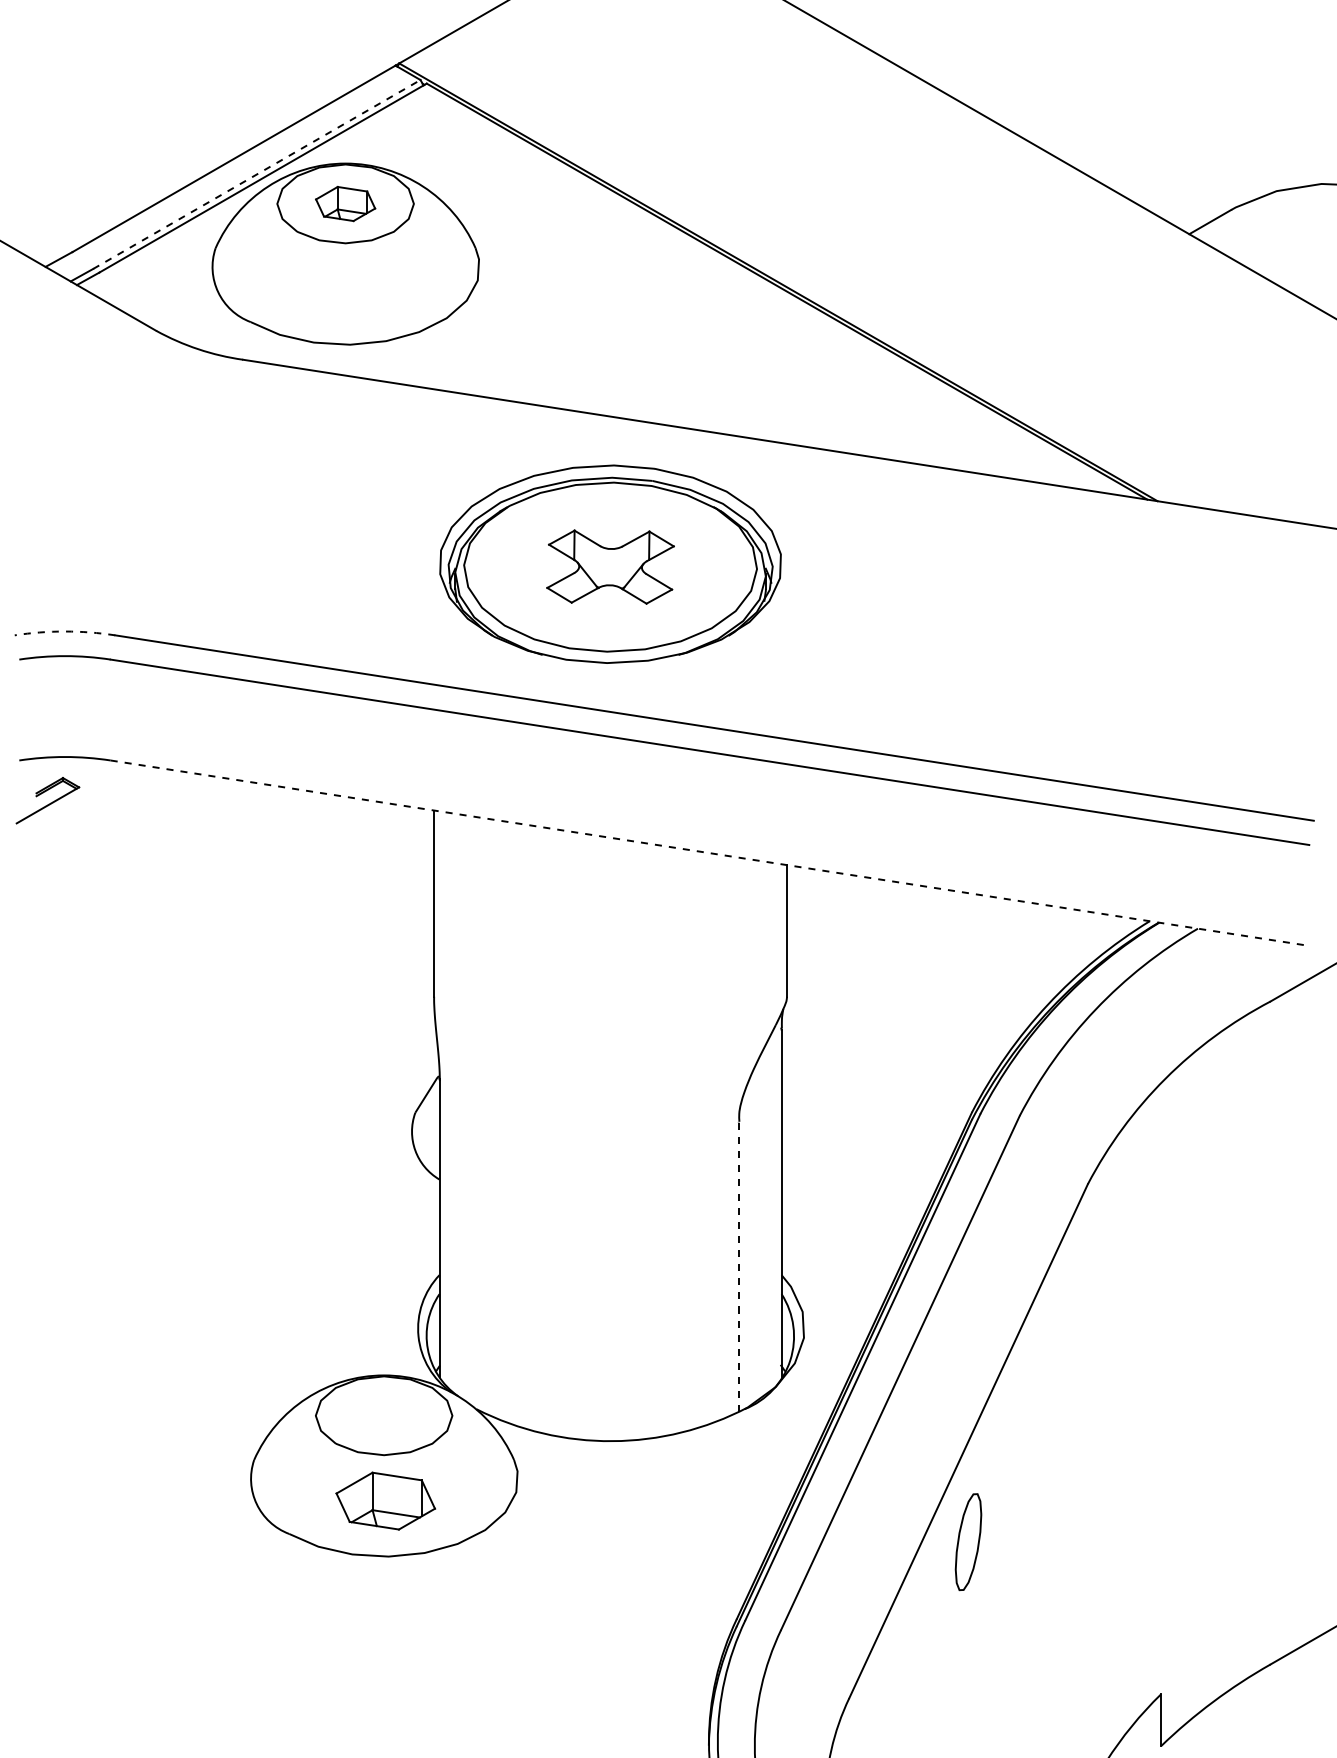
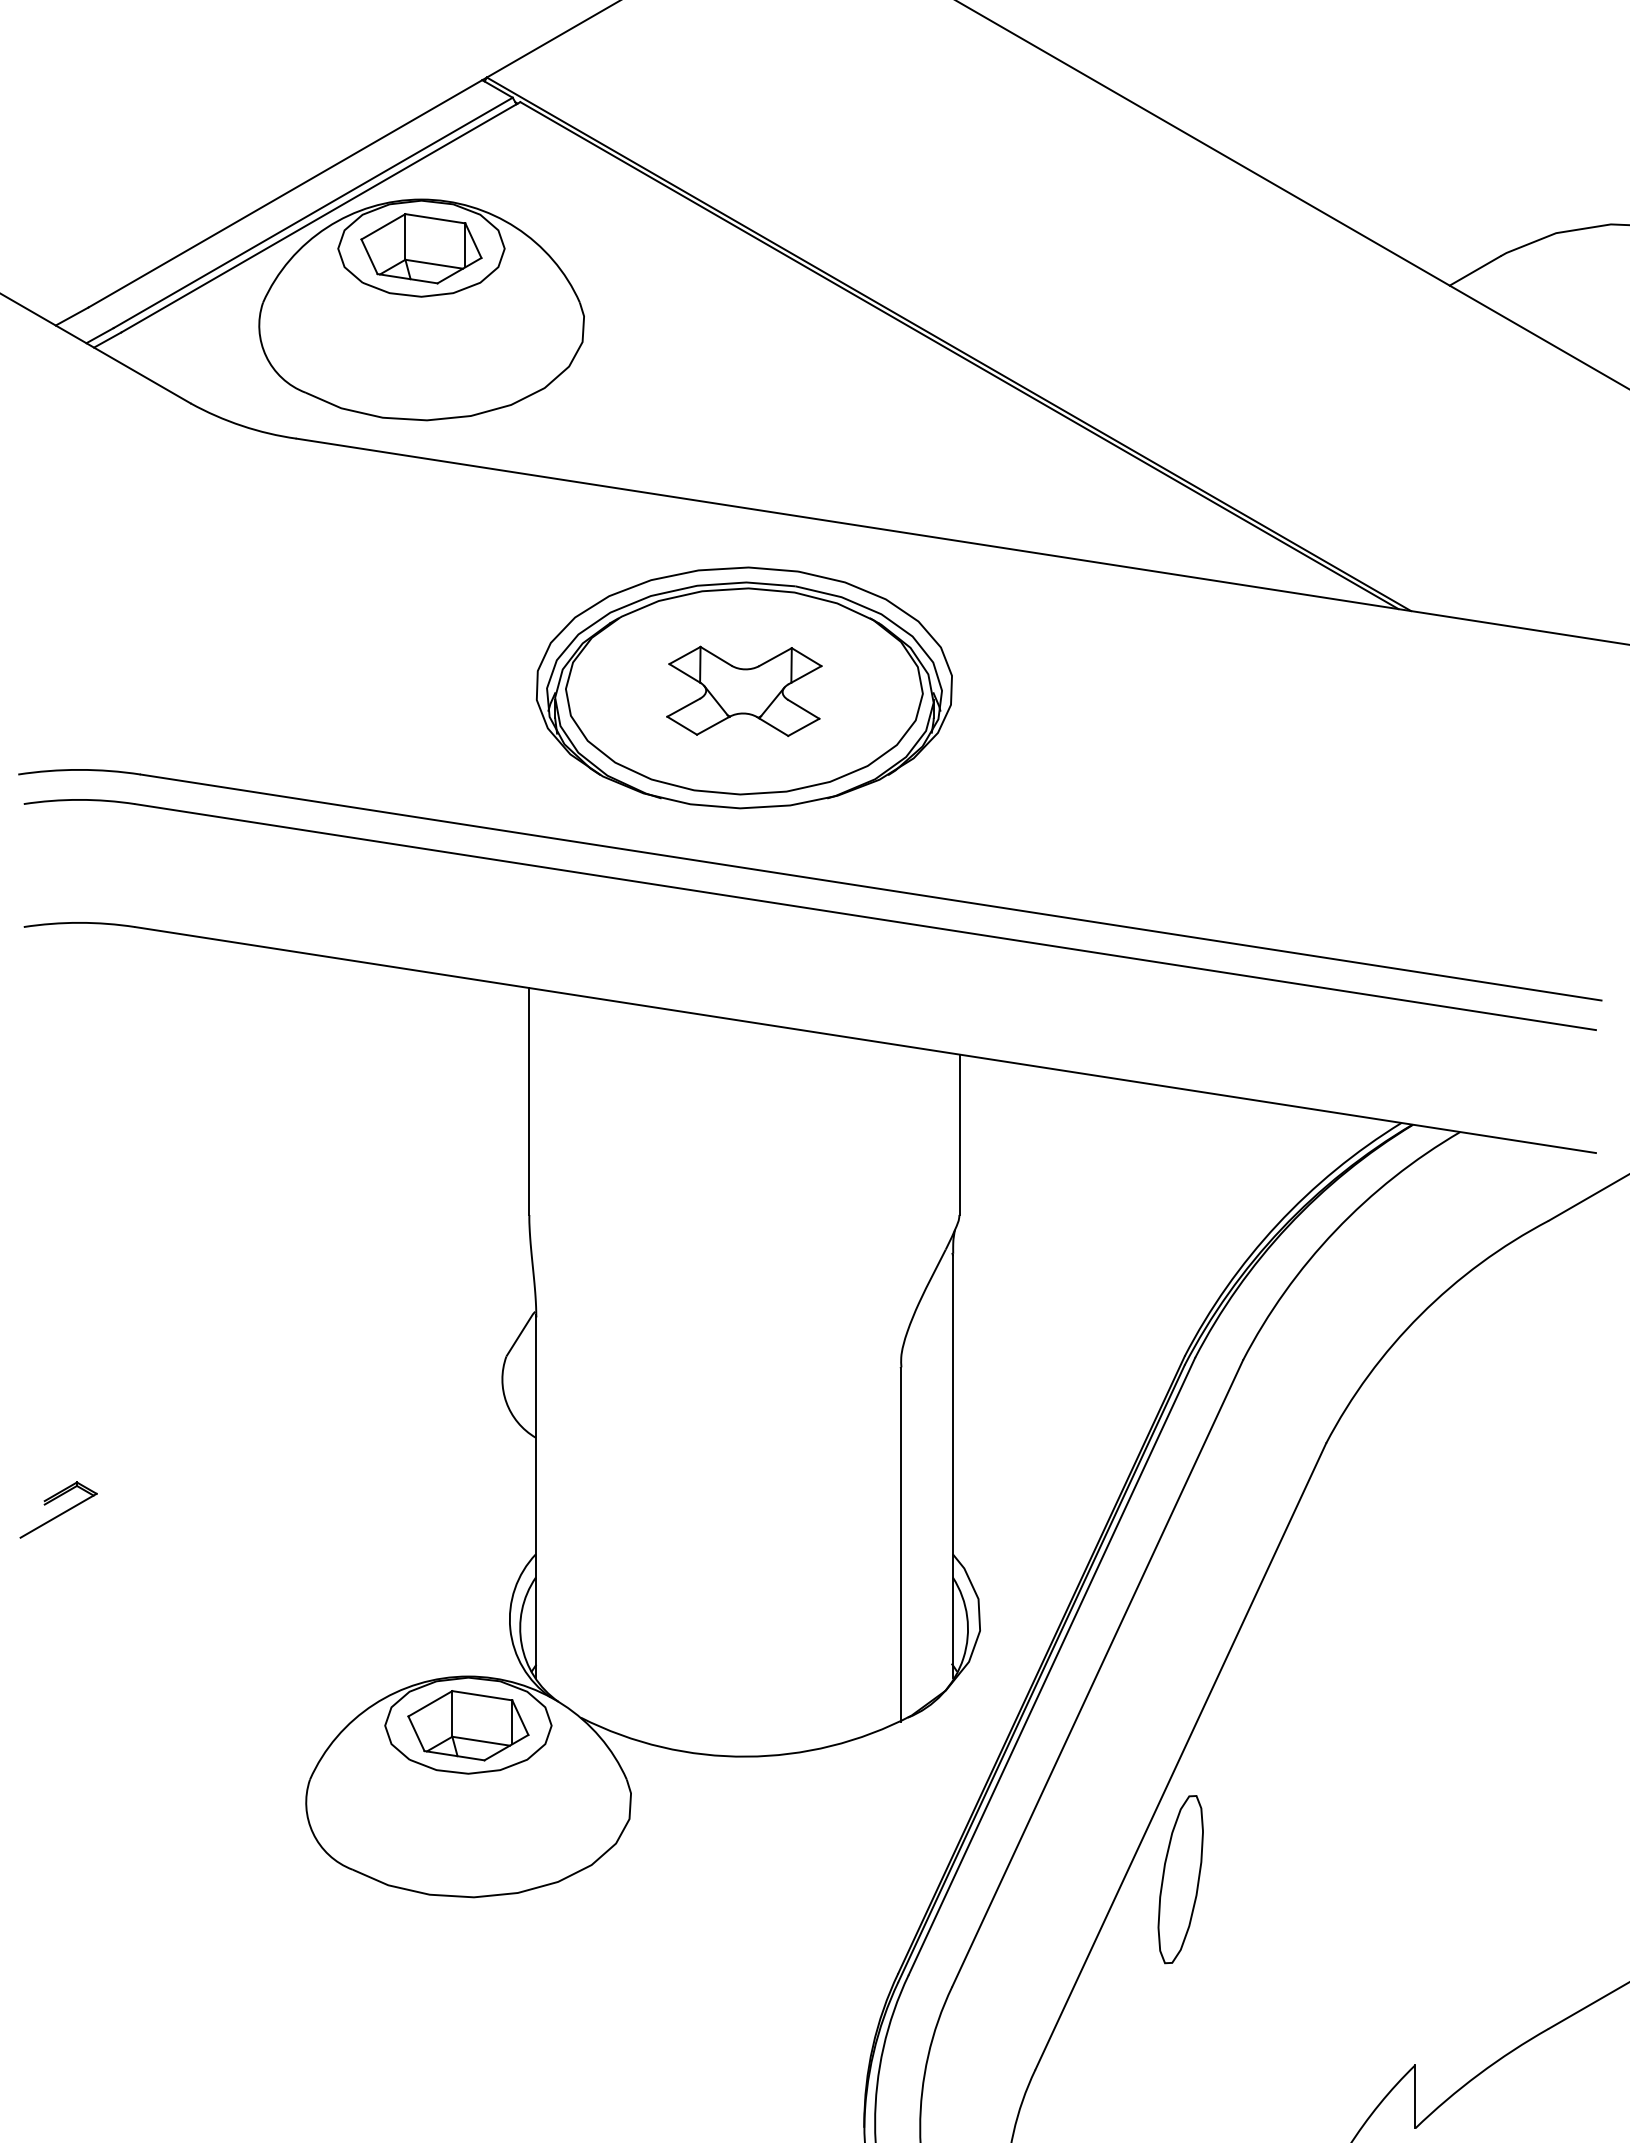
line: (257, 174) -> (313, 212), dashed -> solid
part: (345, 203) -> (421, 248), size x1.67
arc: (65, 631) -> (79, 769), dashed -> solid
part: (47, 800) -> (58, 1509), moved
line: (710, 853) -> (866, 1040), dashed -> solid
line: (738, 1267) -> (900, 1544), dashed -> solid
part: (385, 1500) -> (468, 1725), moved
part: (968, 1541) -> (1180, 1879), size x1.43

